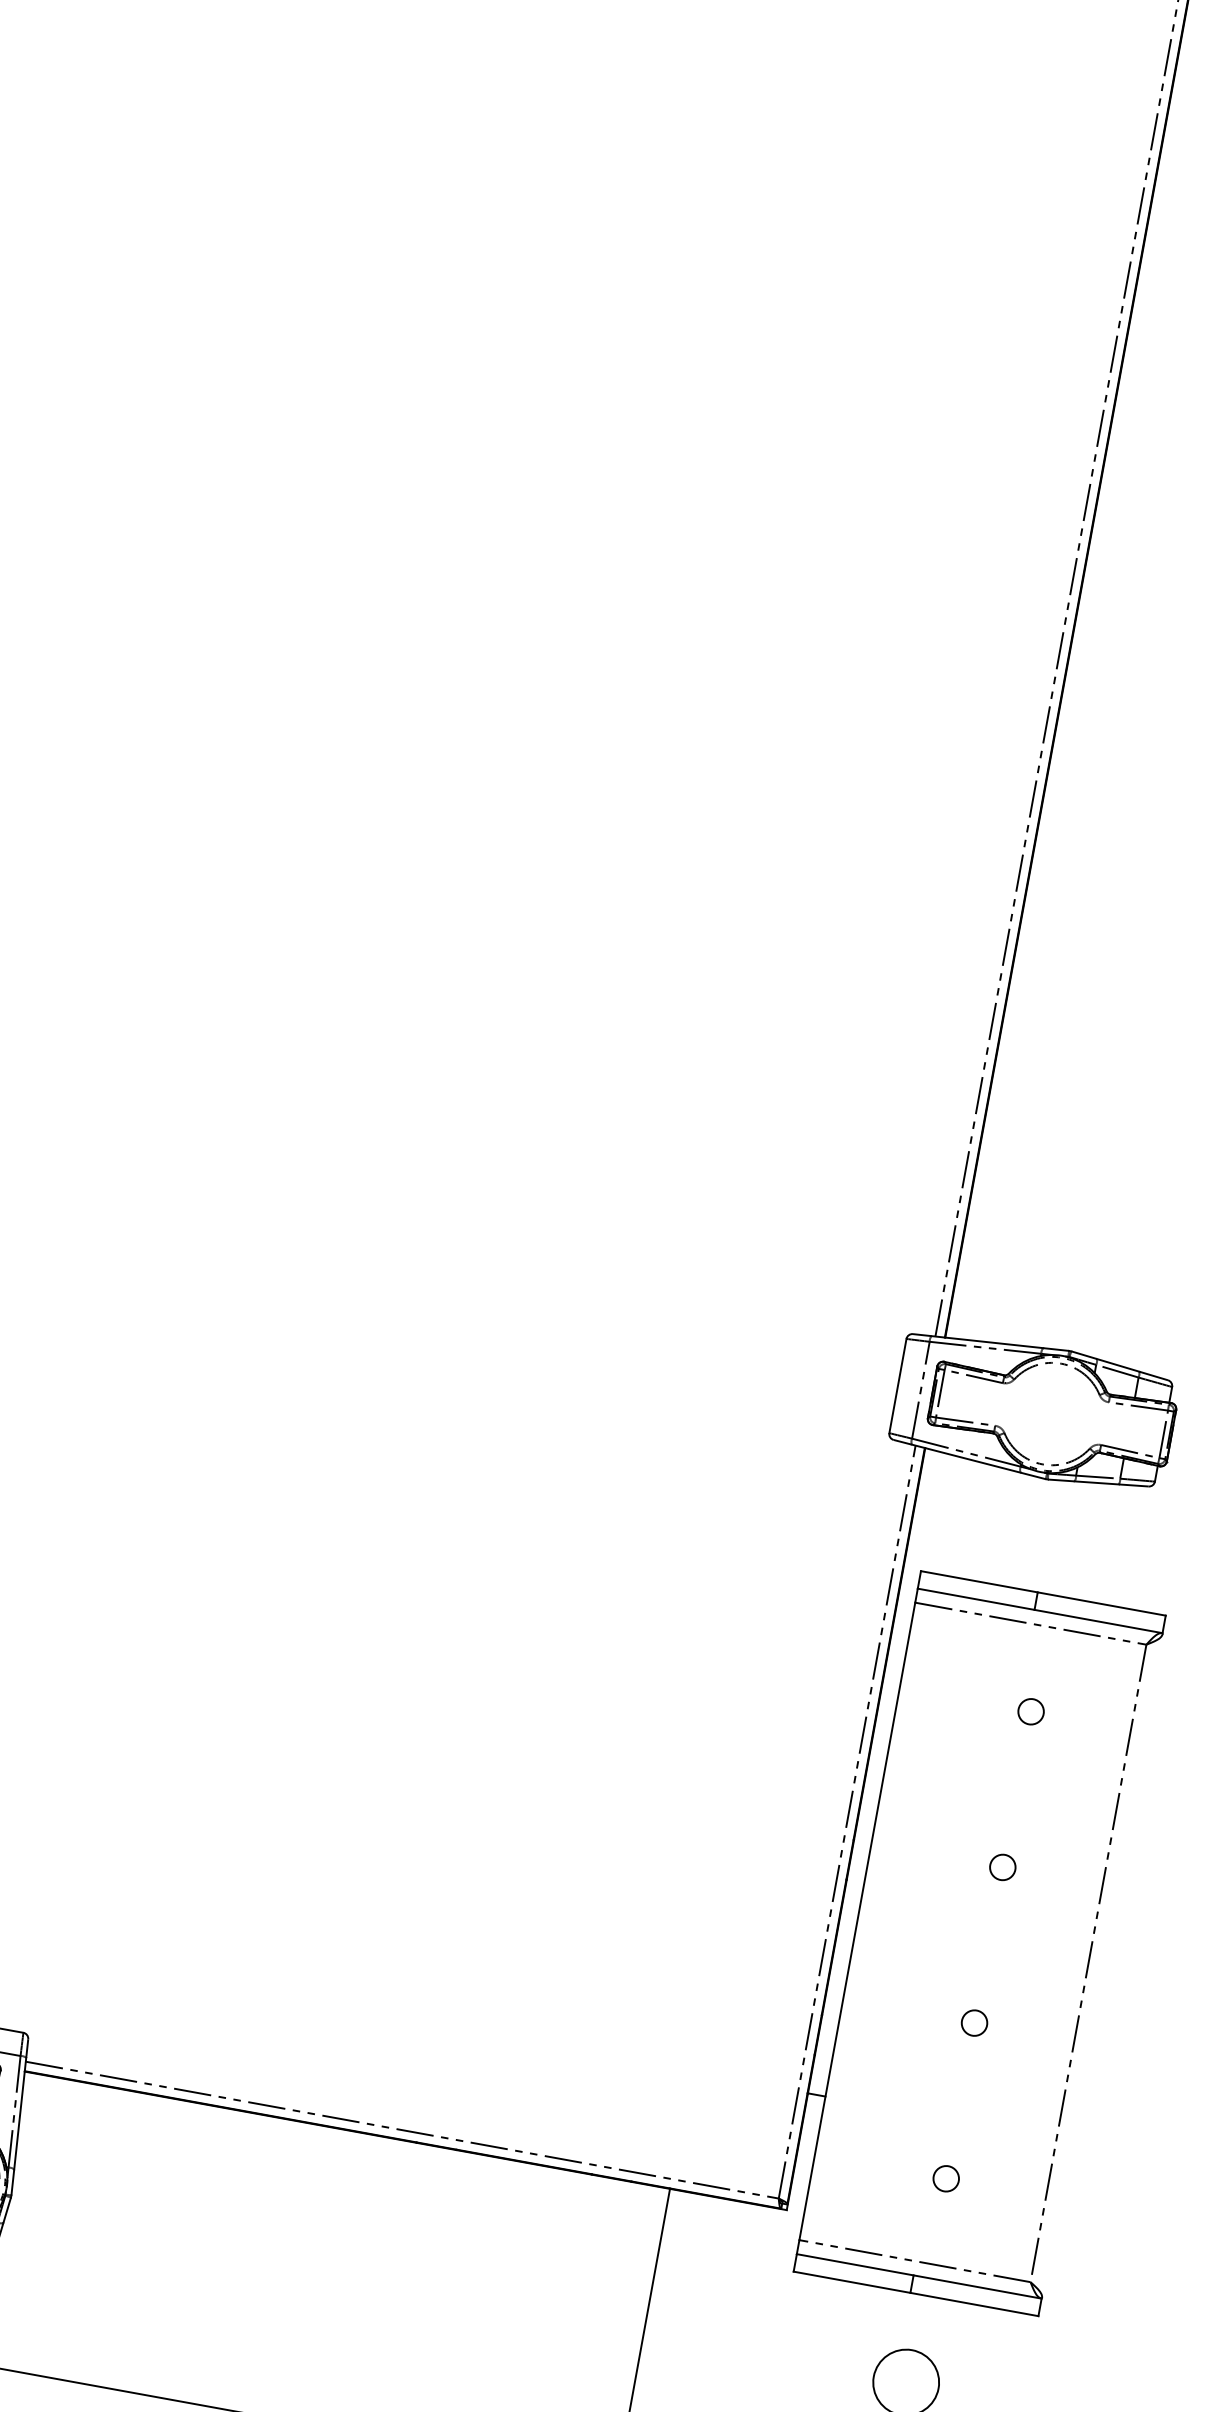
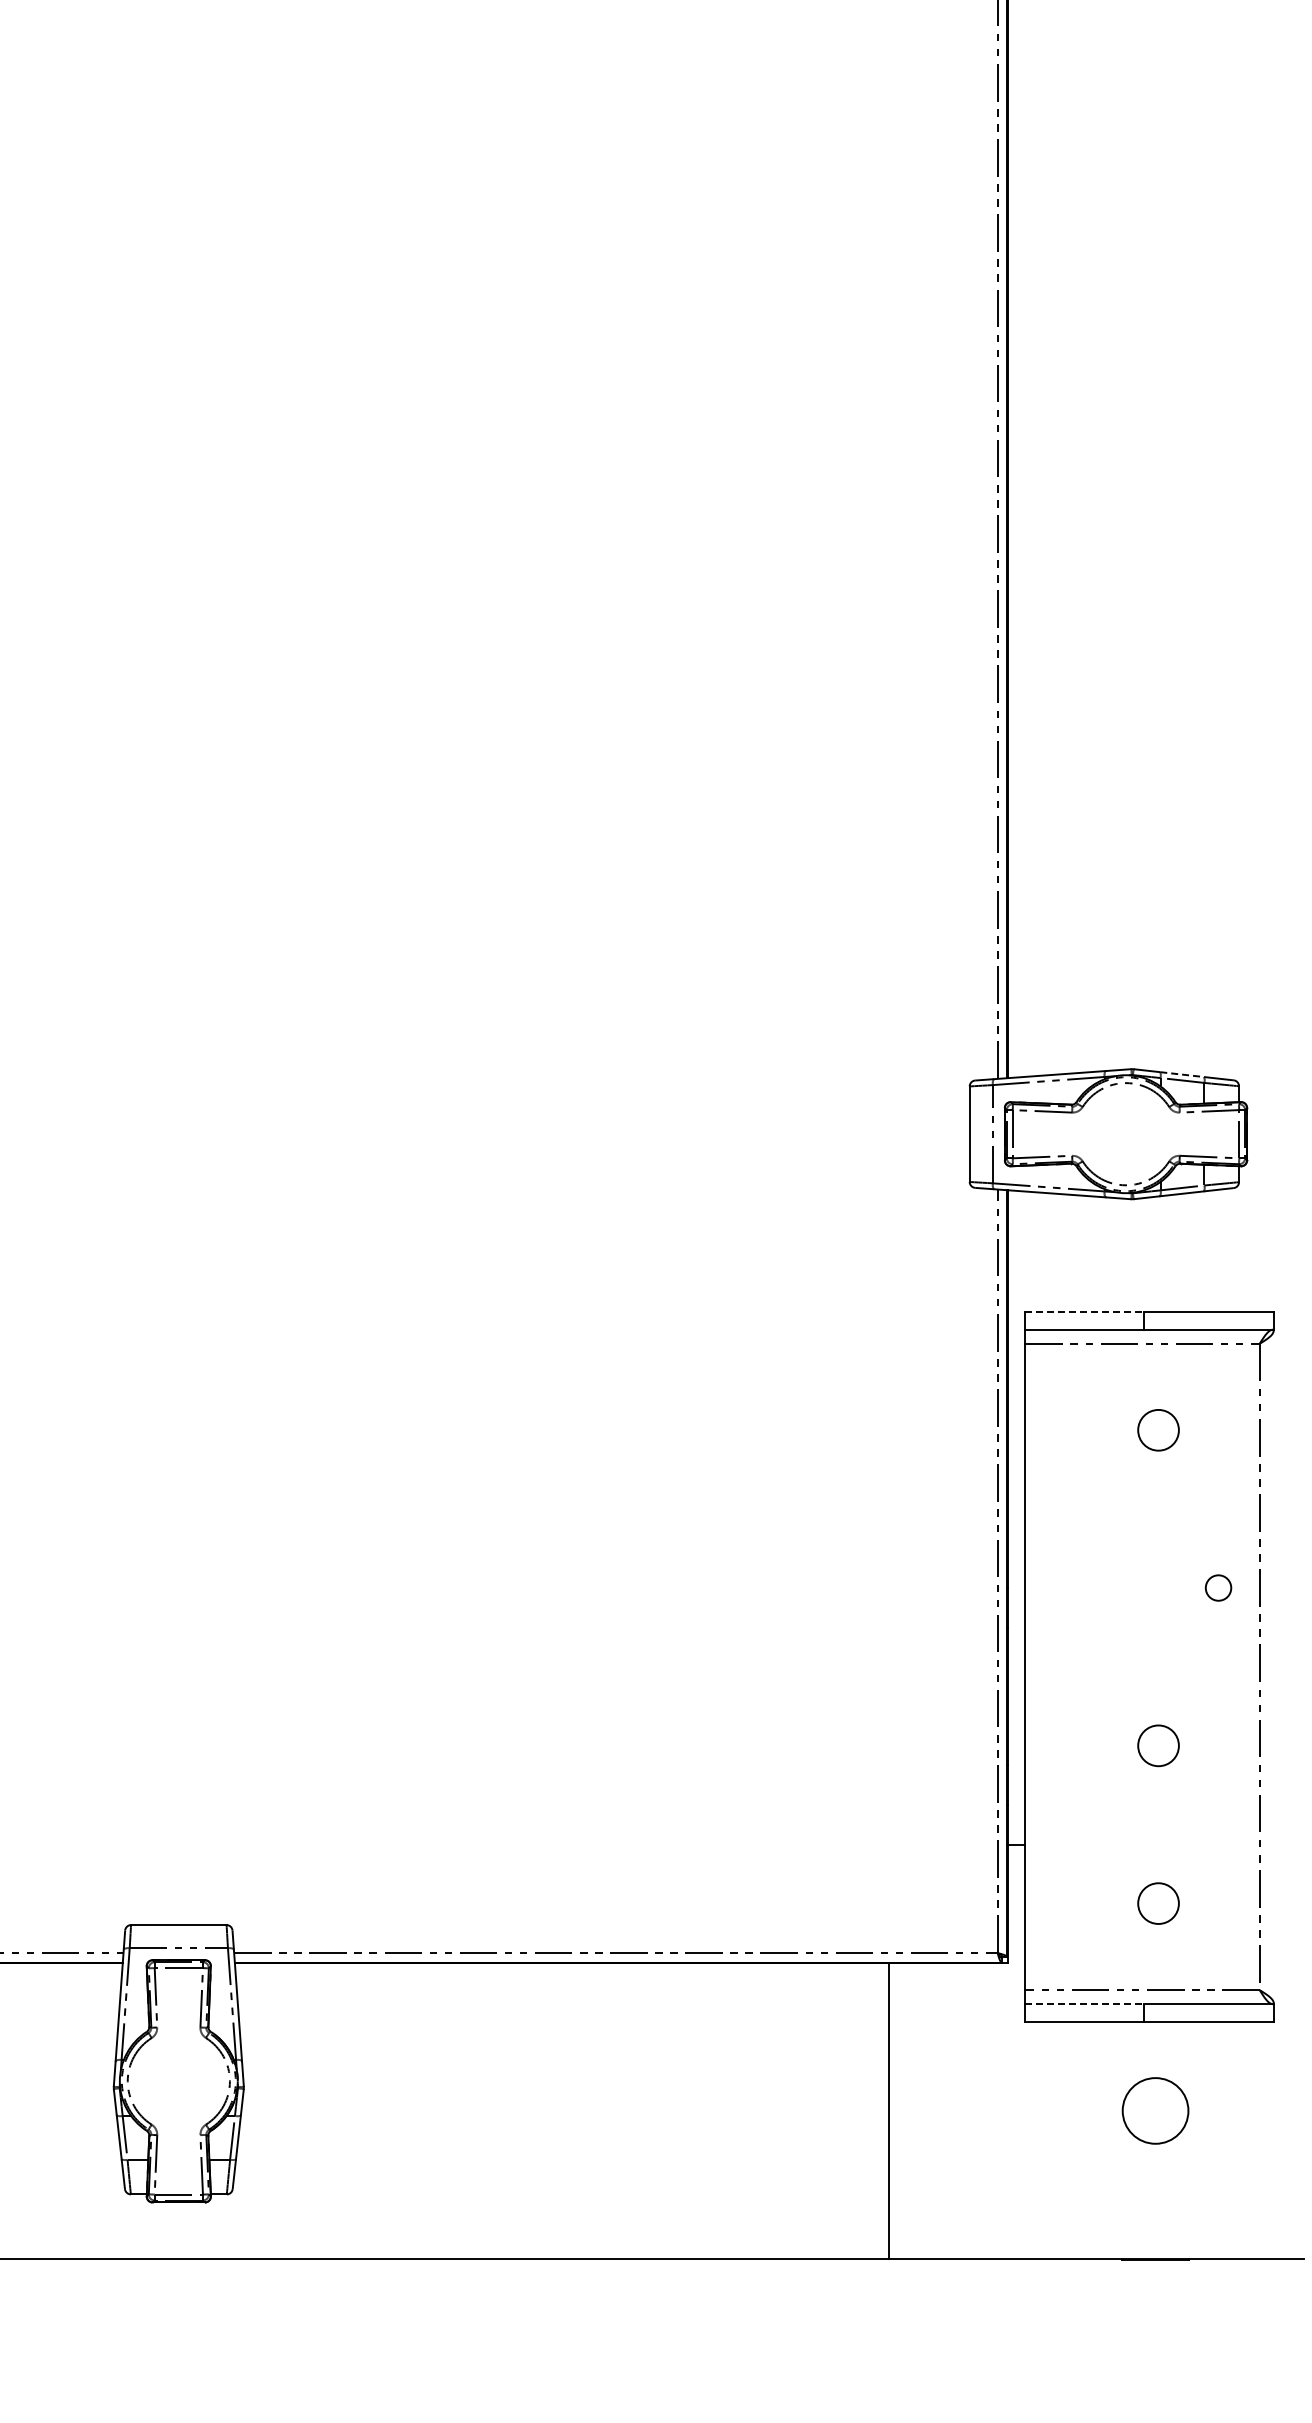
line: (1118, 1365) -> (1182, 1074), solid -> dashed
line: (980, 1581) -> (1085, 1311), solid -> dashed
circle: (1031, 1711) -> (1158, 1429), size x1.6
circle: (1002, 1866) -> (1218, 1587), moved
circle: (974, 2022) -> (1158, 1745), size x1.6
circle: (946, 2178) -> (1158, 1903), size x1.6
line: (856, 2265) -> (1085, 2004), solid -> dashed

